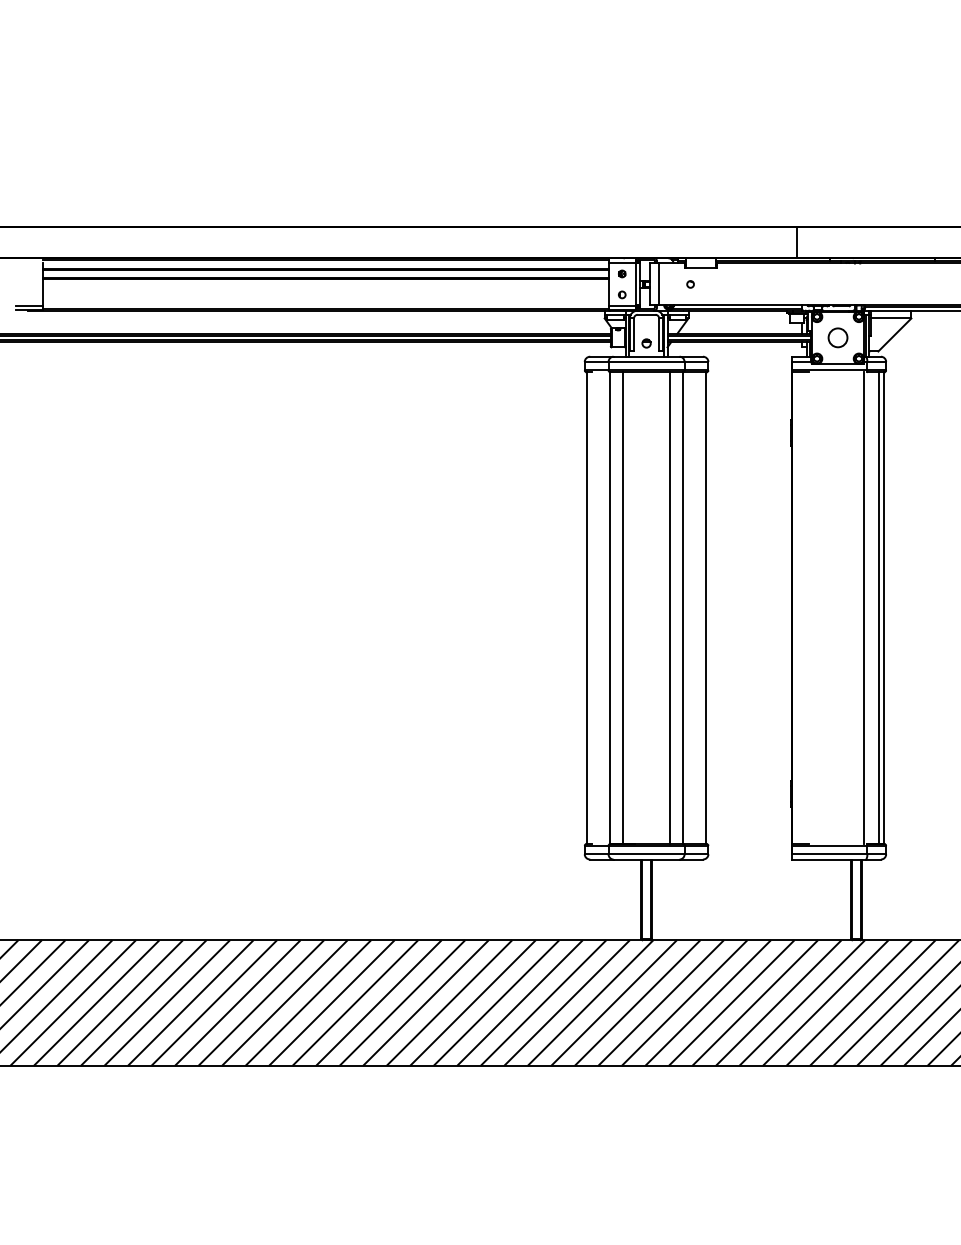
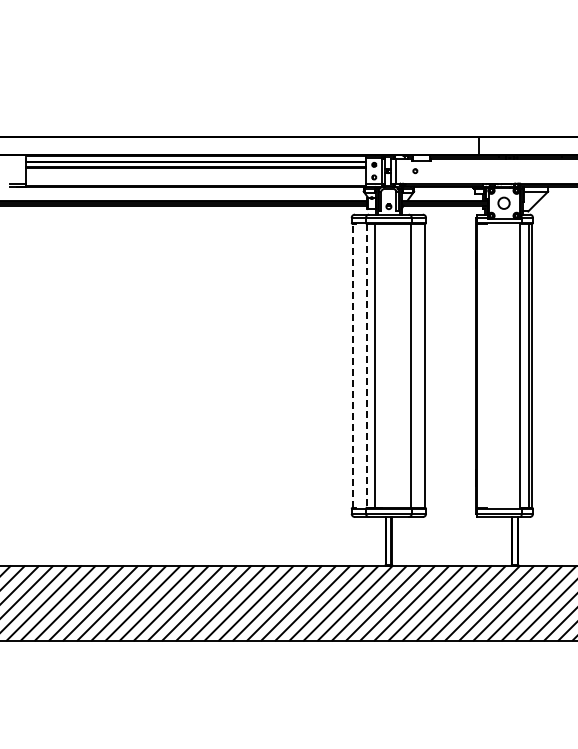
line: (587, 607) -> (353, 365), solid -> dashed
line: (609, 607) -> (366, 365), solid -> dashed
line: (669, 607) -> (402, 365), removed

